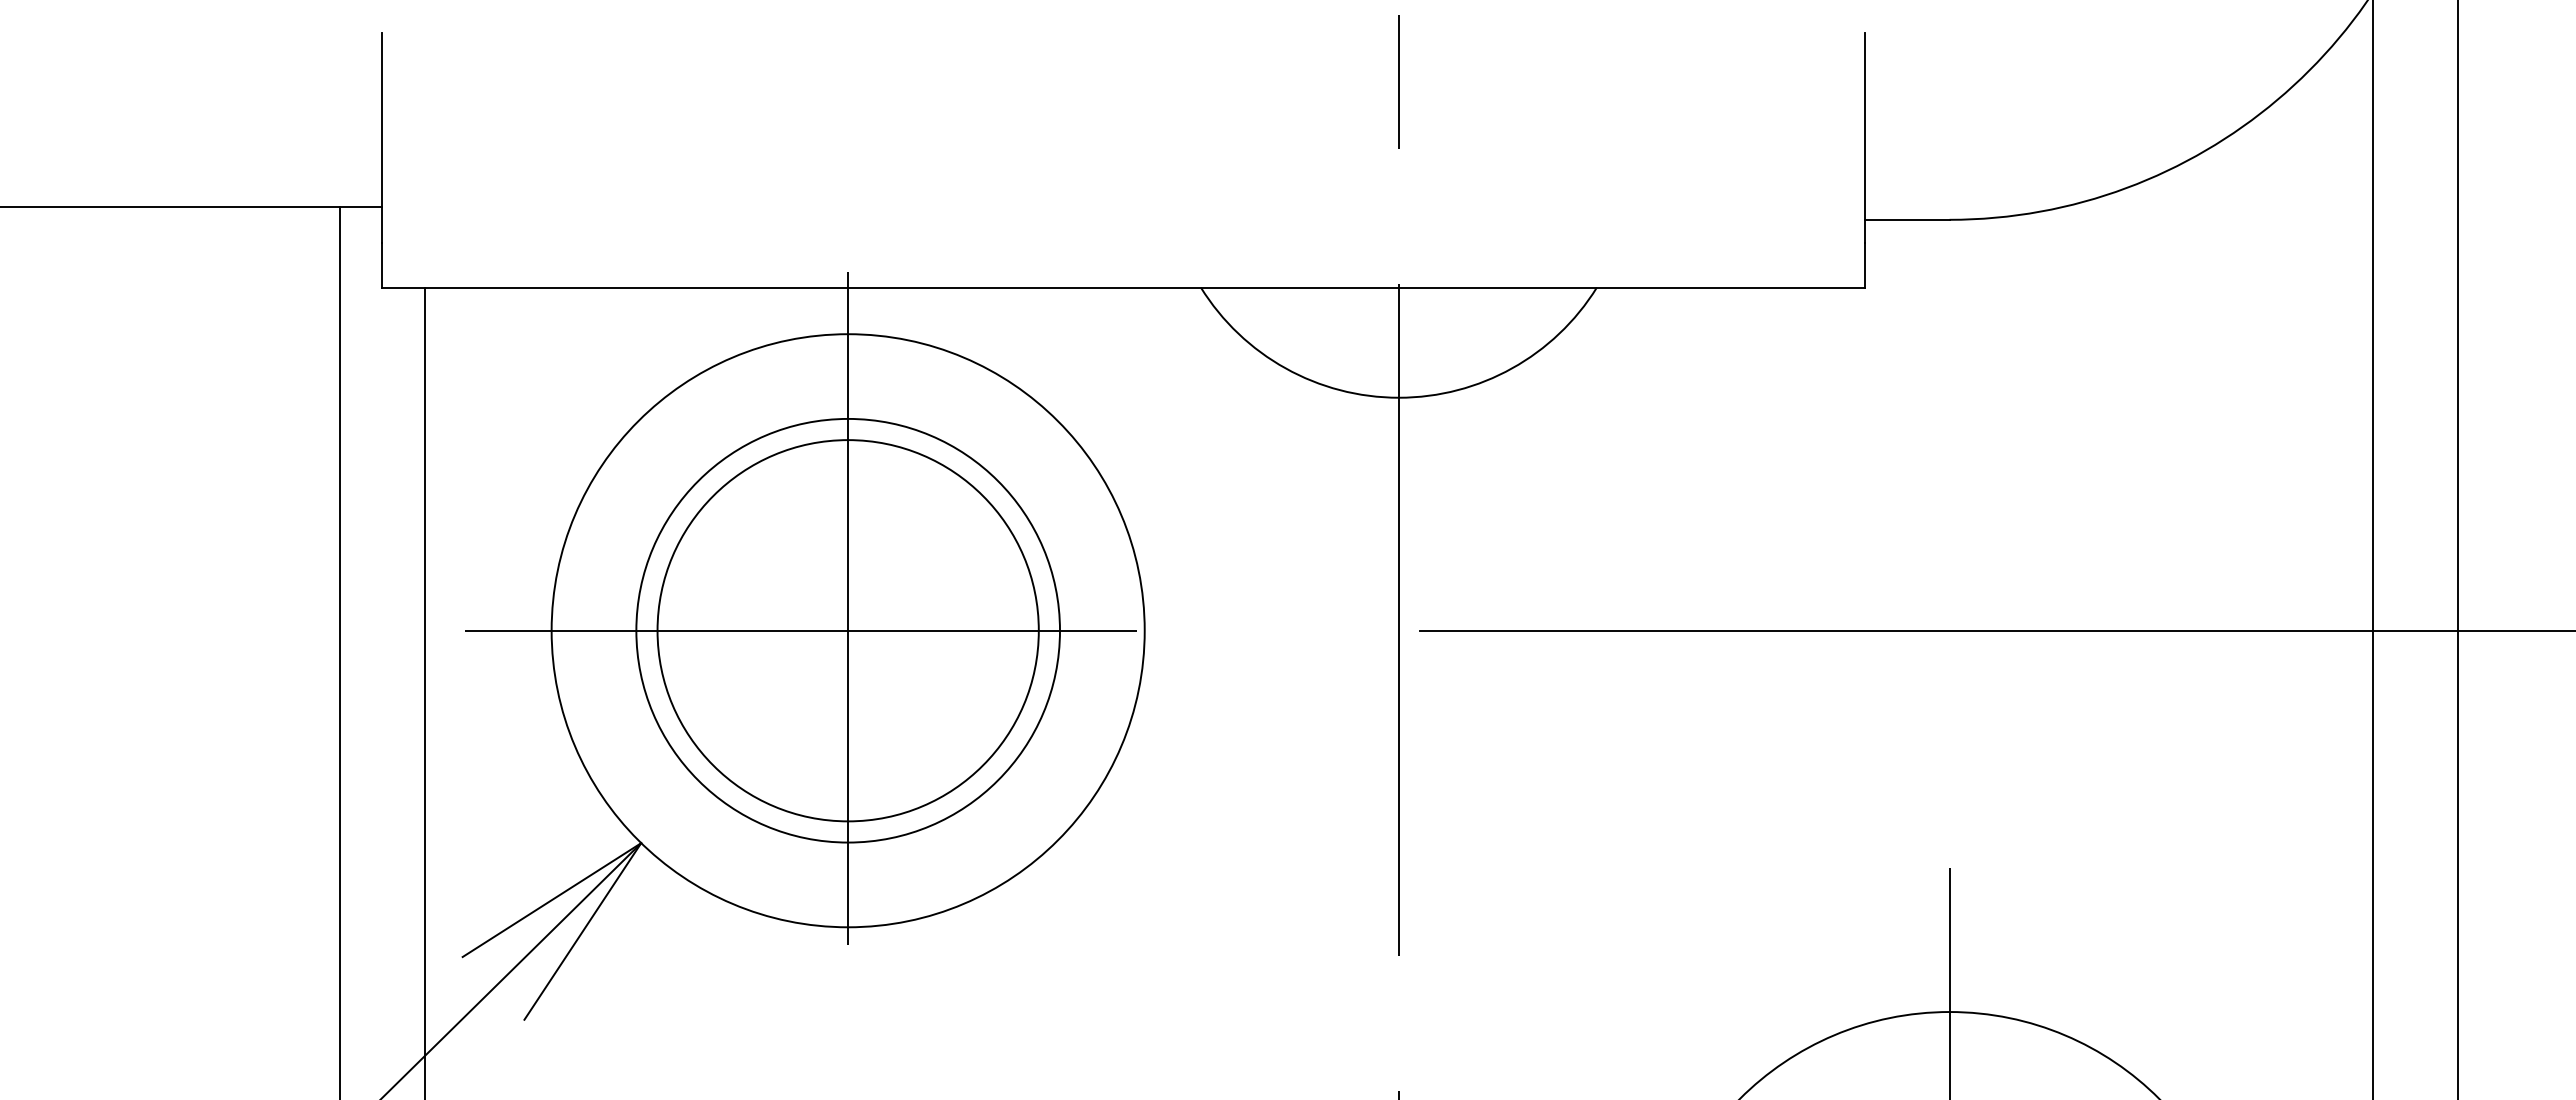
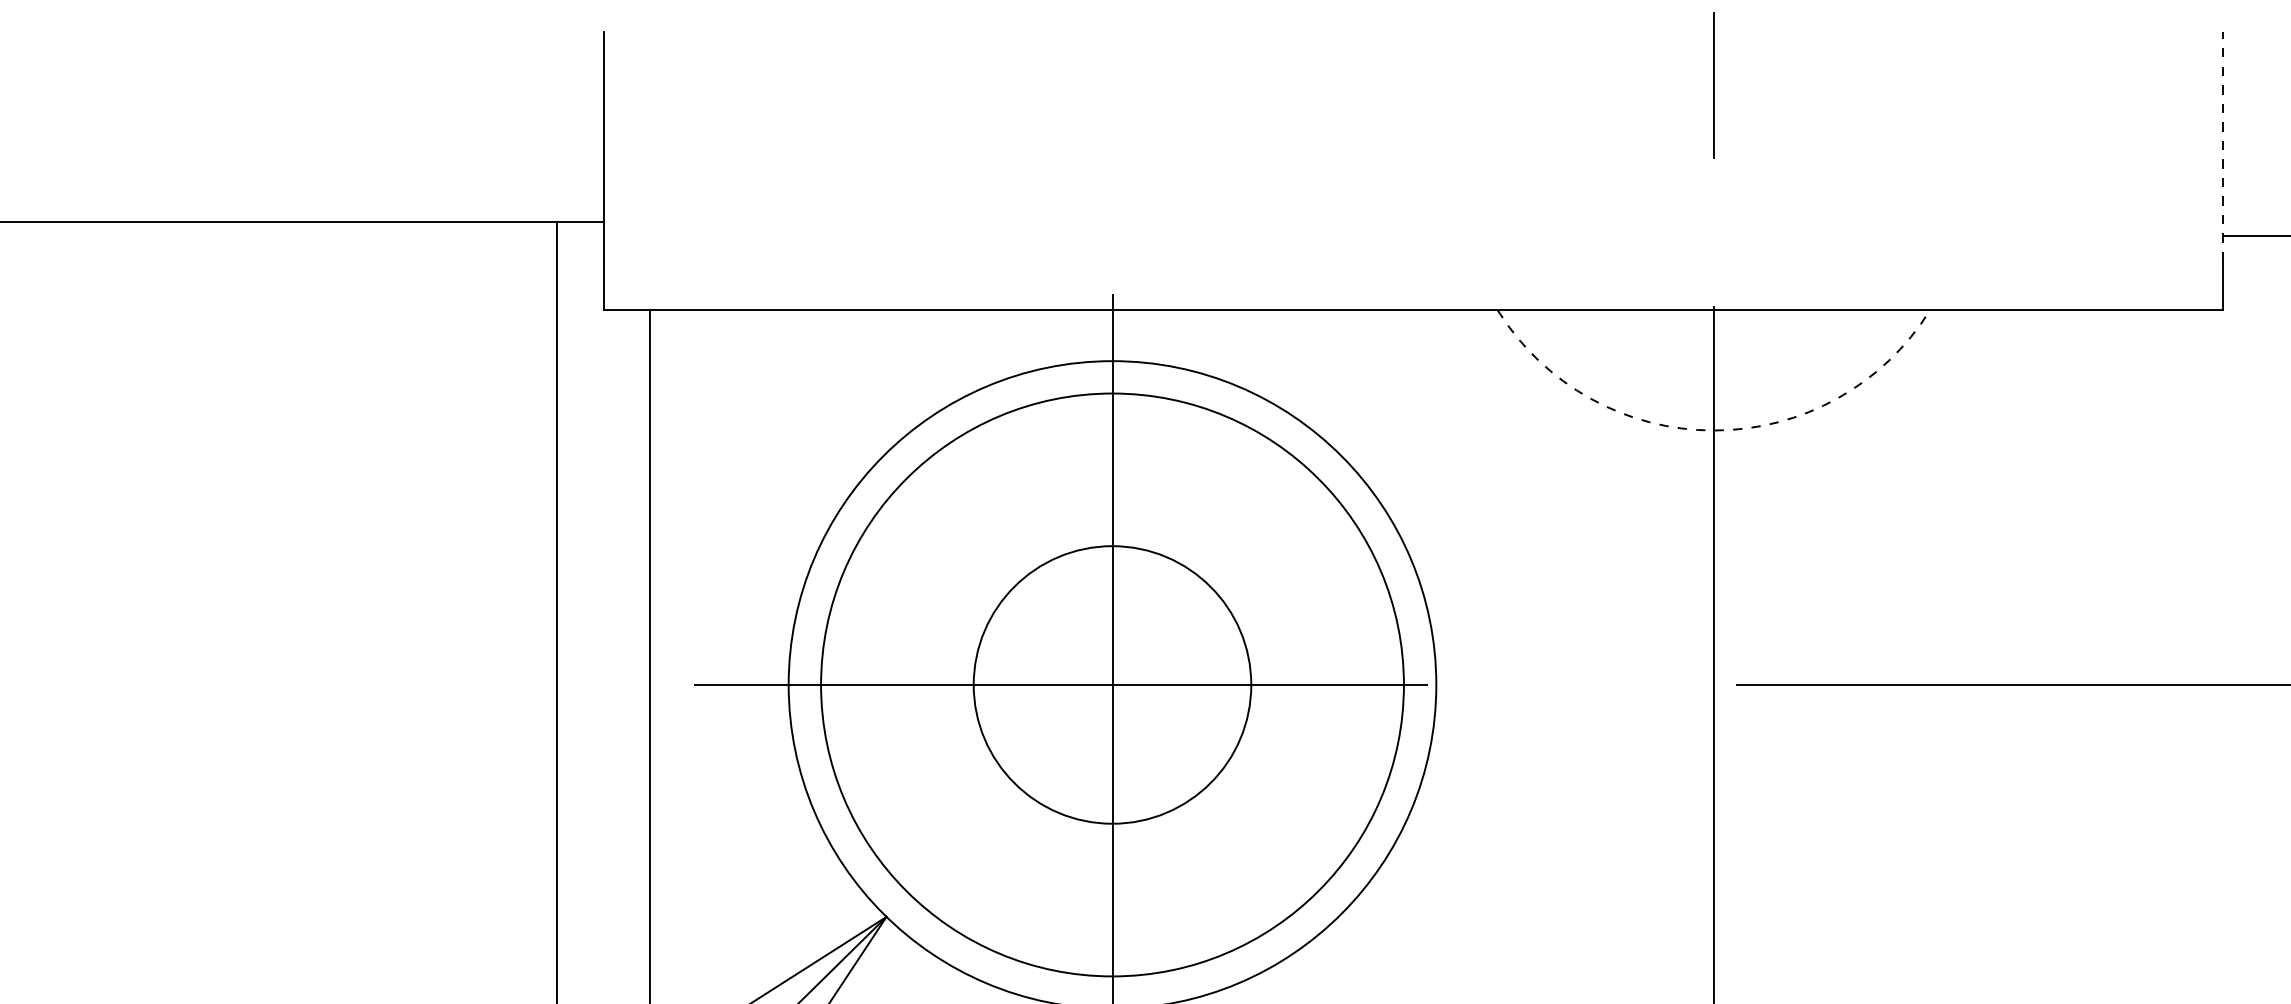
line: (1864, 137) -> (2222, 146), solid -> dashed
arc: (1398, 397) -> (1713, 430), solid -> dashed
circle: (847, 630) -> (1111, 684), size x1.4
circle: (848, 630) -> (1112, 684), size x0.6

